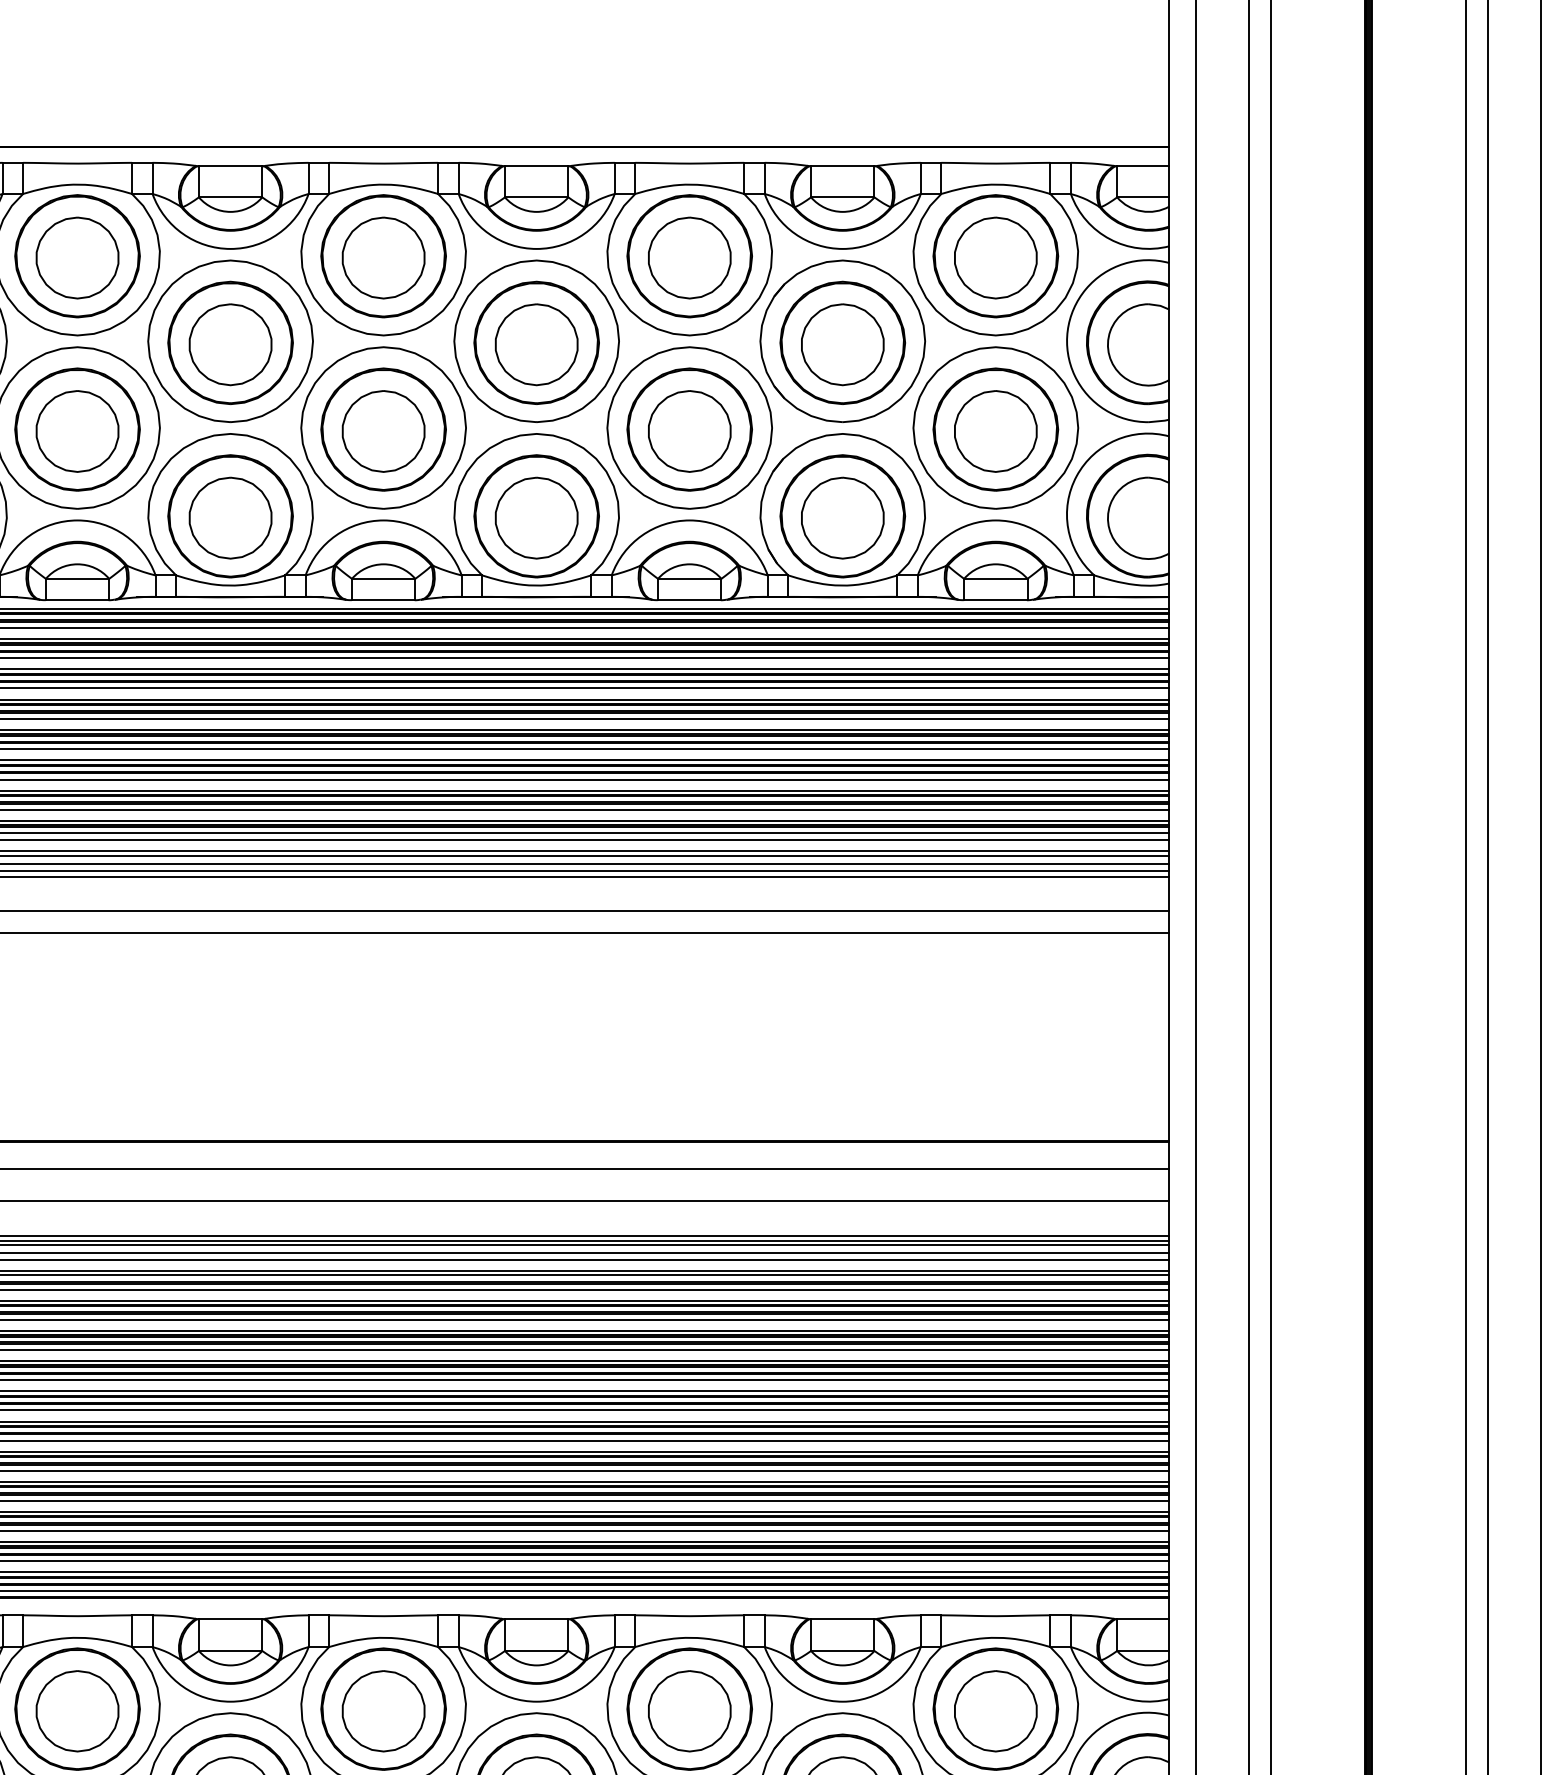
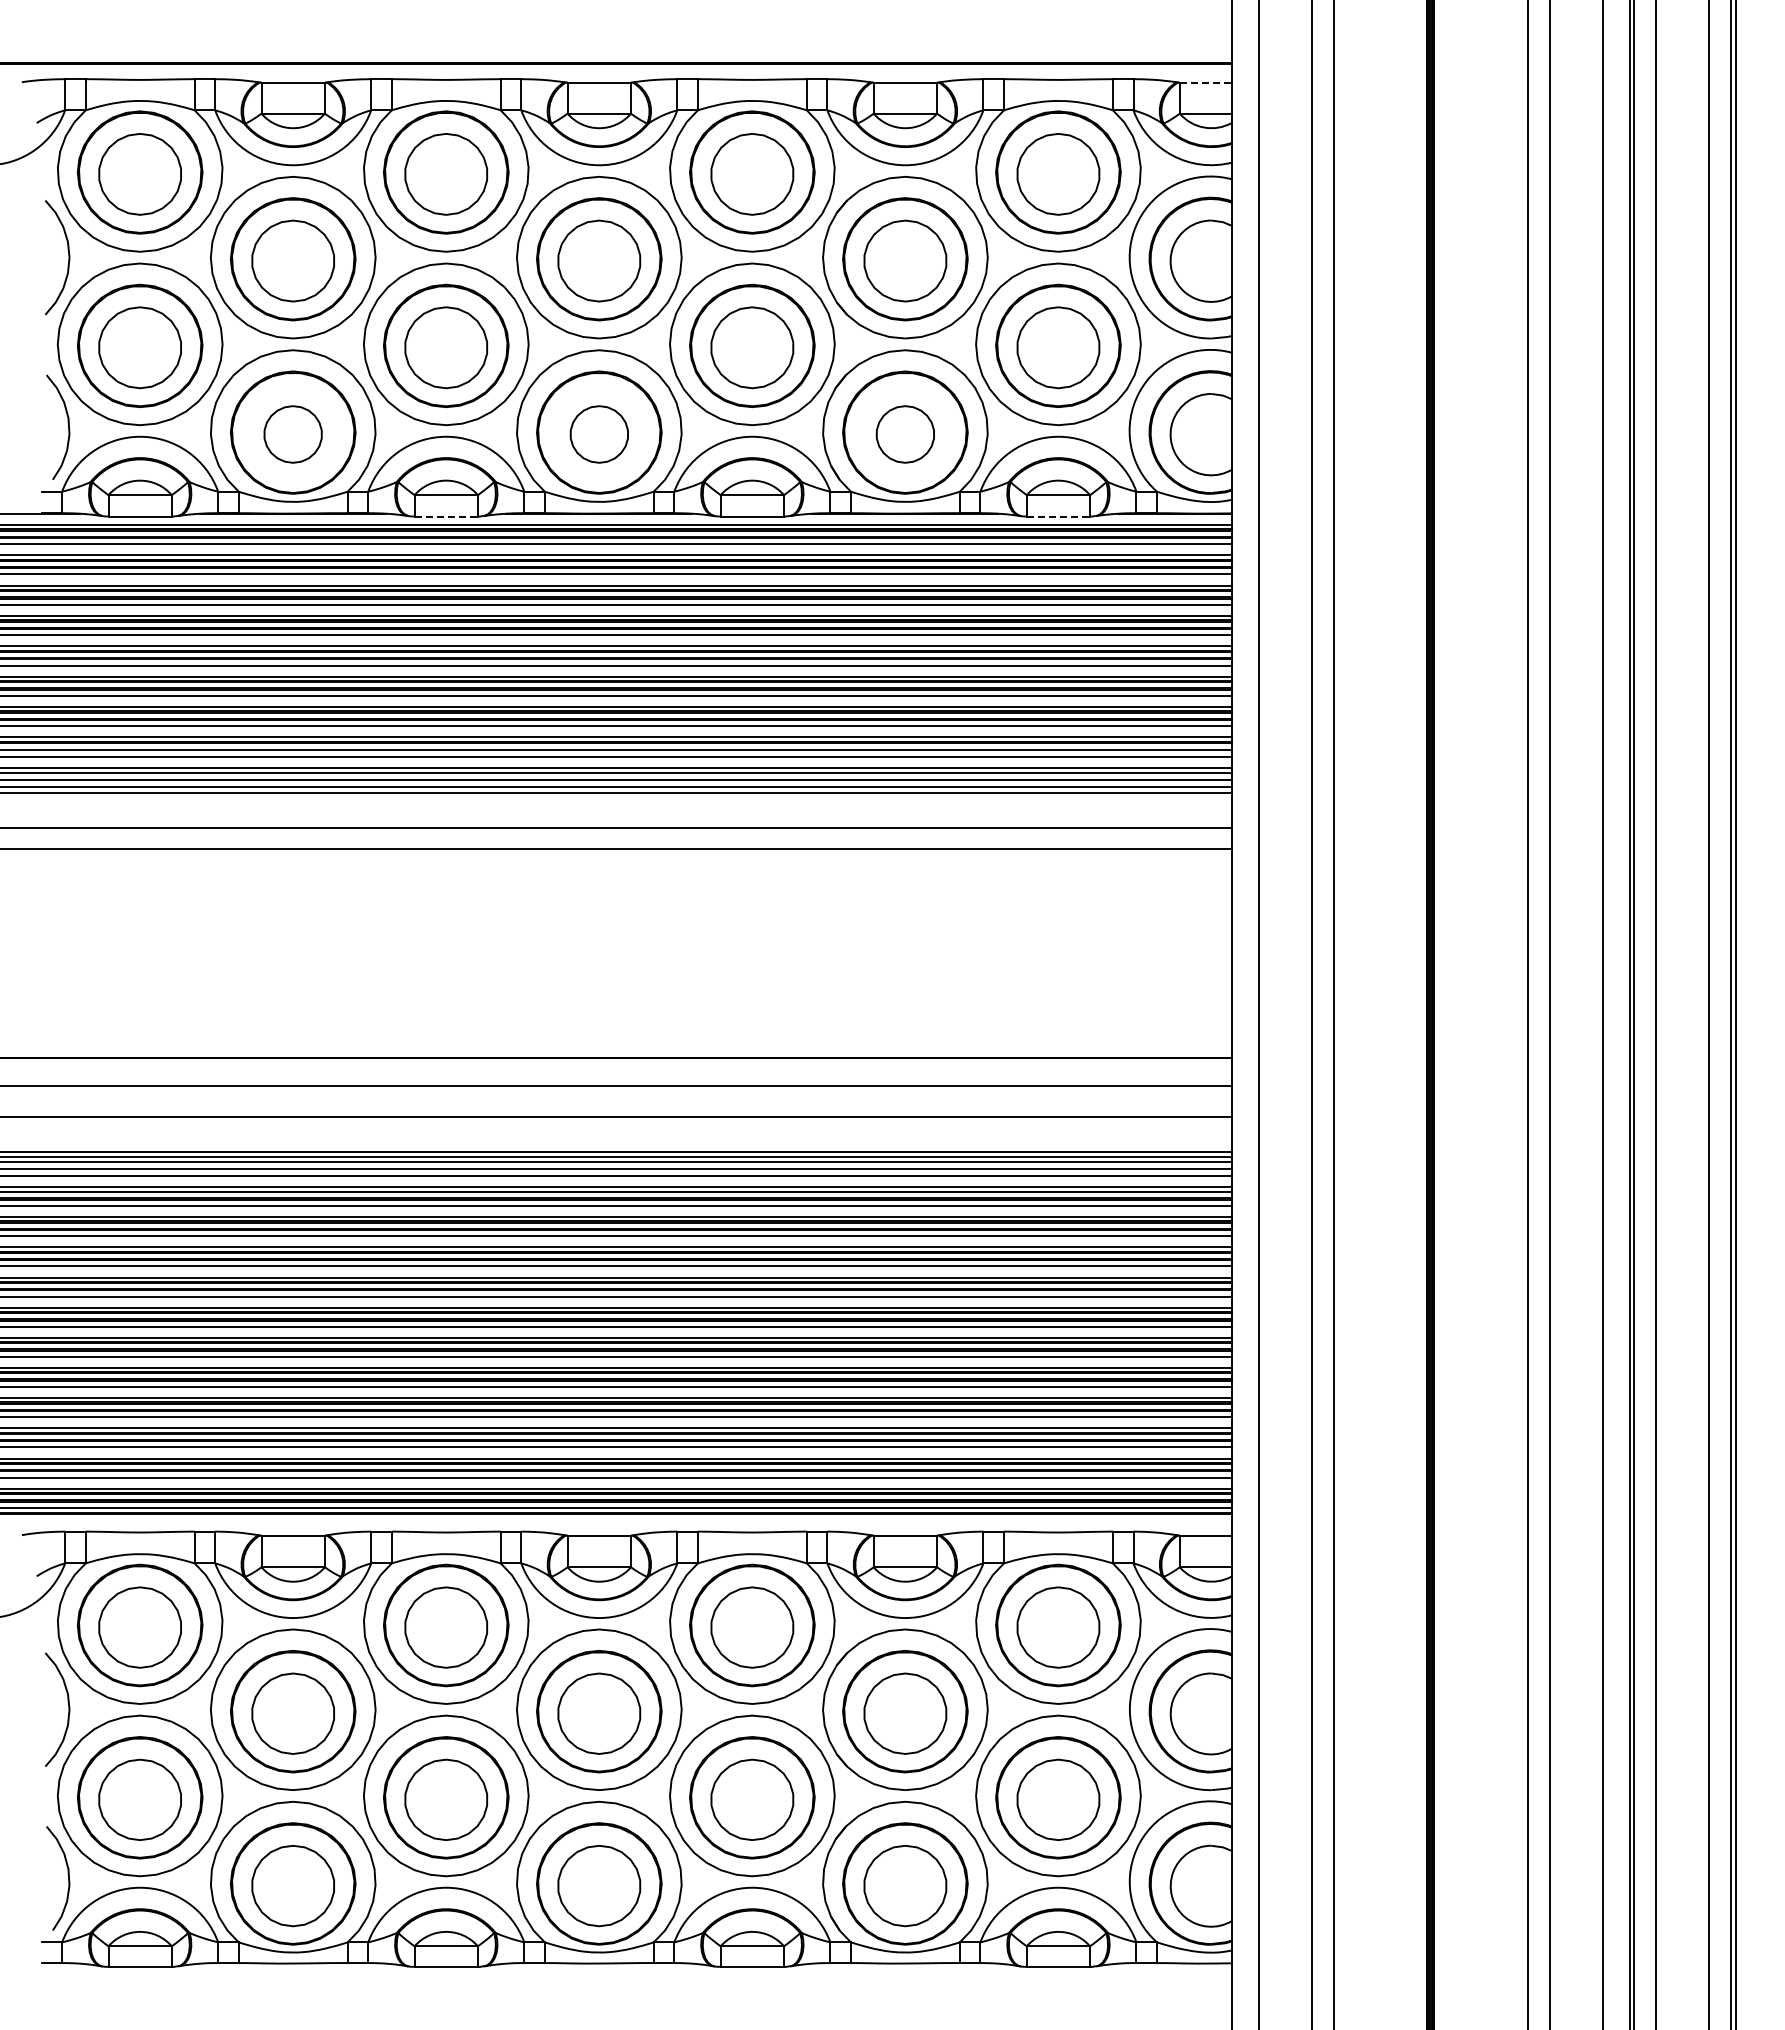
line: (1143, 166) -> (1206, 82), solid -> dashed
part: (229, 518) -> (292, 434), size x0.7
part: (536, 518) -> (599, 434), size x0.7
part: (842, 518) -> (905, 434), size x0.7
line: (383, 600) -> (446, 516), solid -> dashed
line: (995, 600) -> (1058, 516), solid -> dashed

